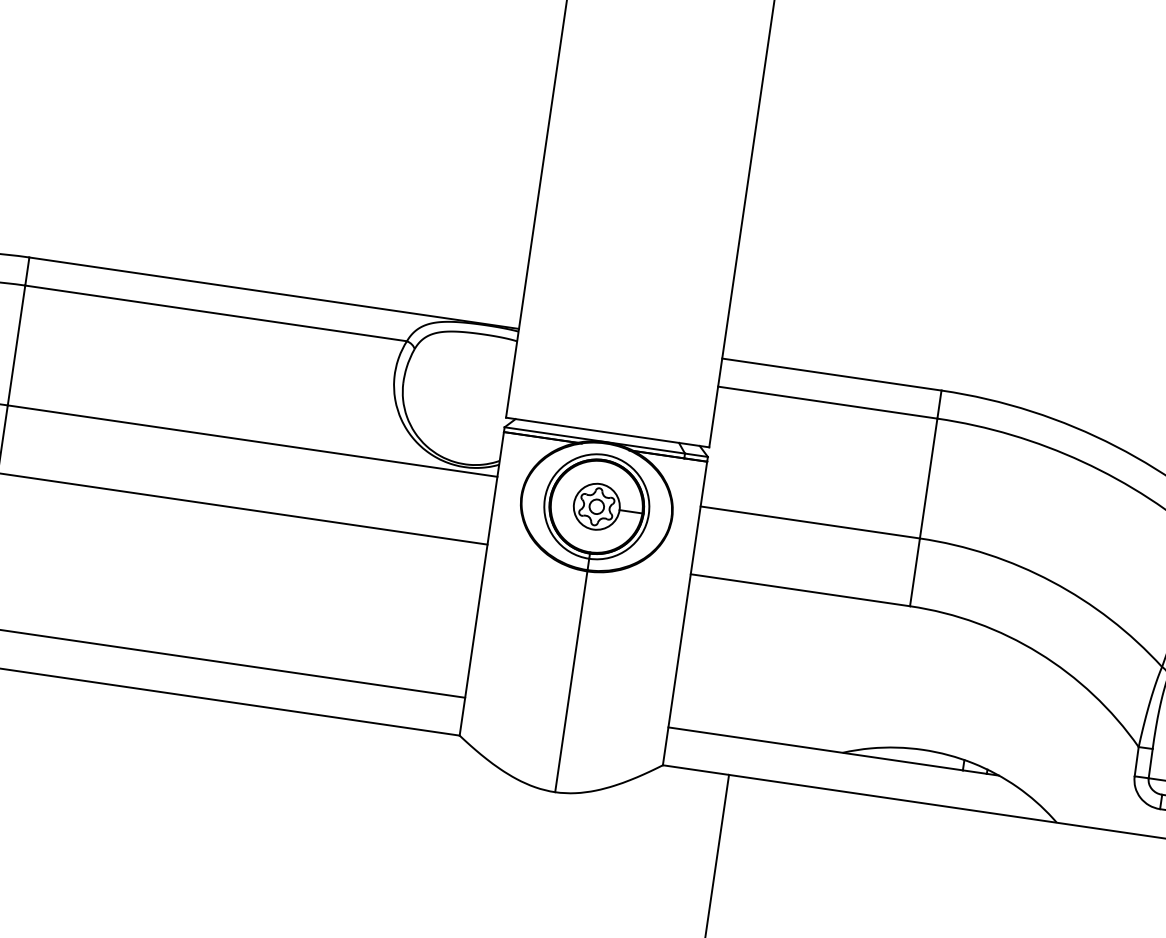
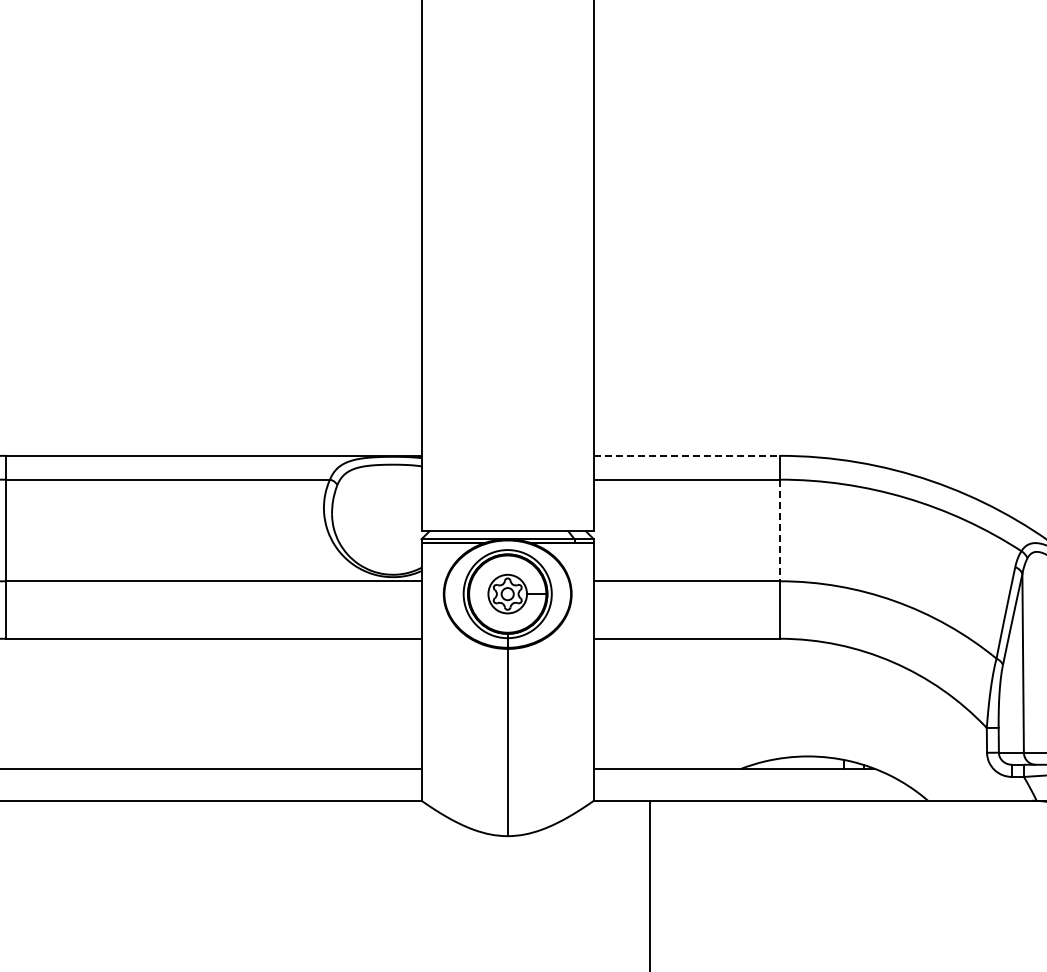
line: (831, 374) -> (686, 455), solid -> dashed
line: (928, 478) -> (779, 530), solid -> dashed

